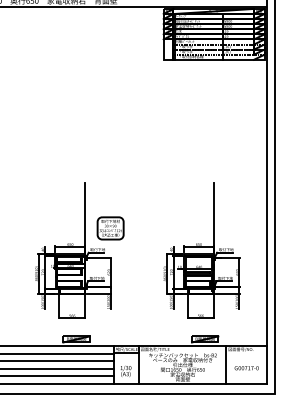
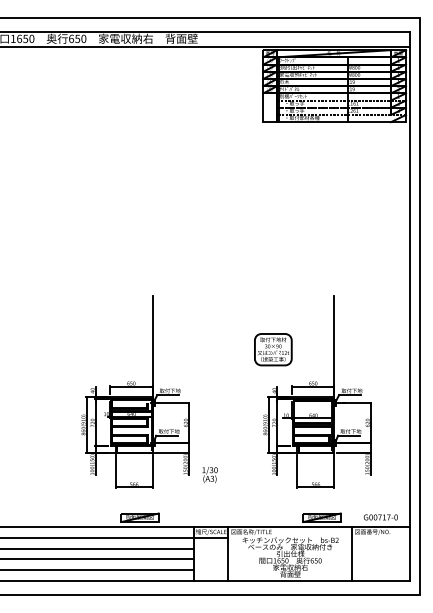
part: (110, 228) -> (273, 349), moved
text: (246, 368) -> (380, 517), moved
text: (125, 371) -> (209, 475), moved

